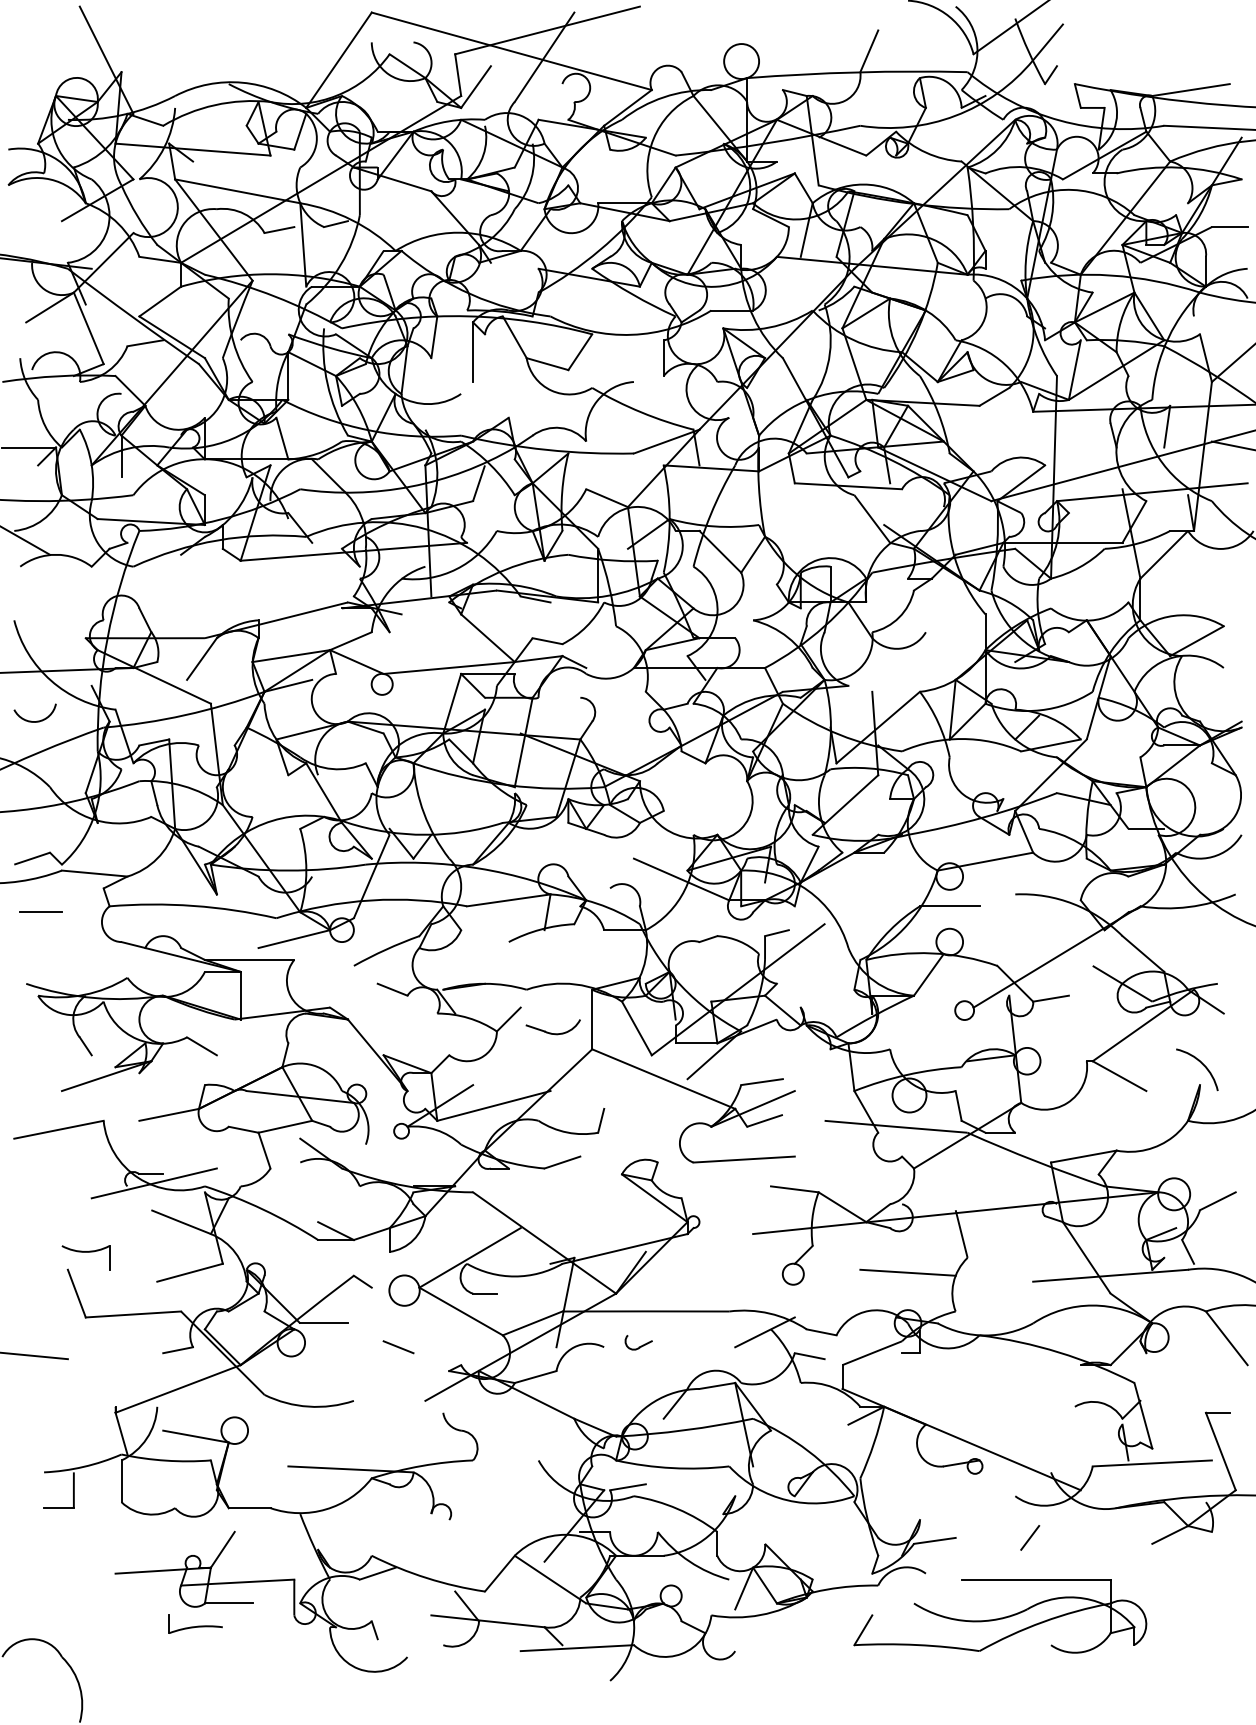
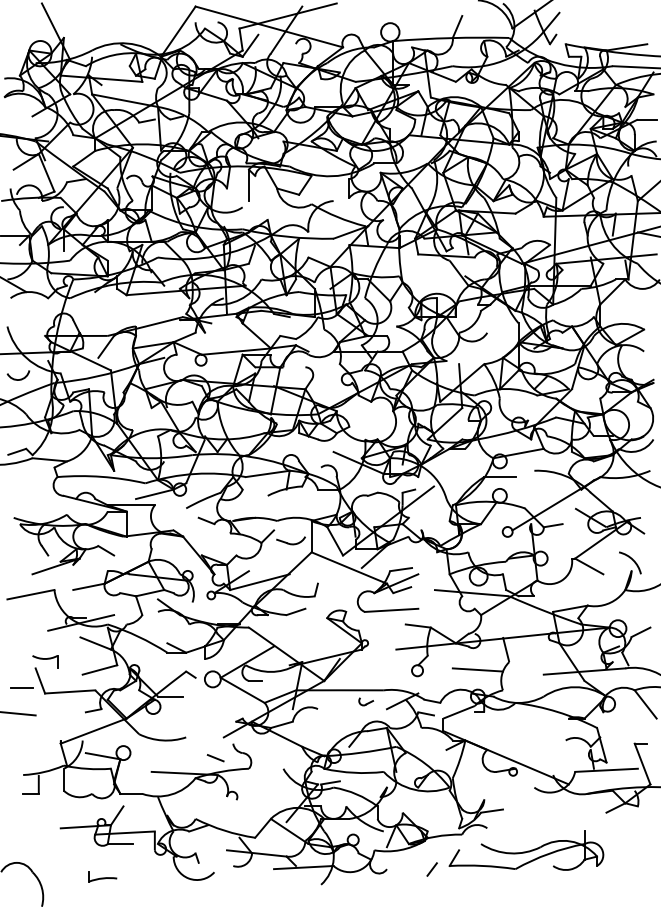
line: (40, 910) -> (21, 687), moved
part: (639, 1342) -> (366, 701), moved
line: (398, 1347) -> (215, 758), moved
line: (1028, 1537) -> (431, 869), moved
line: (1036, 1579) -> (545, 831), removed
part: (194, 1623) -> (102, 876), moved

